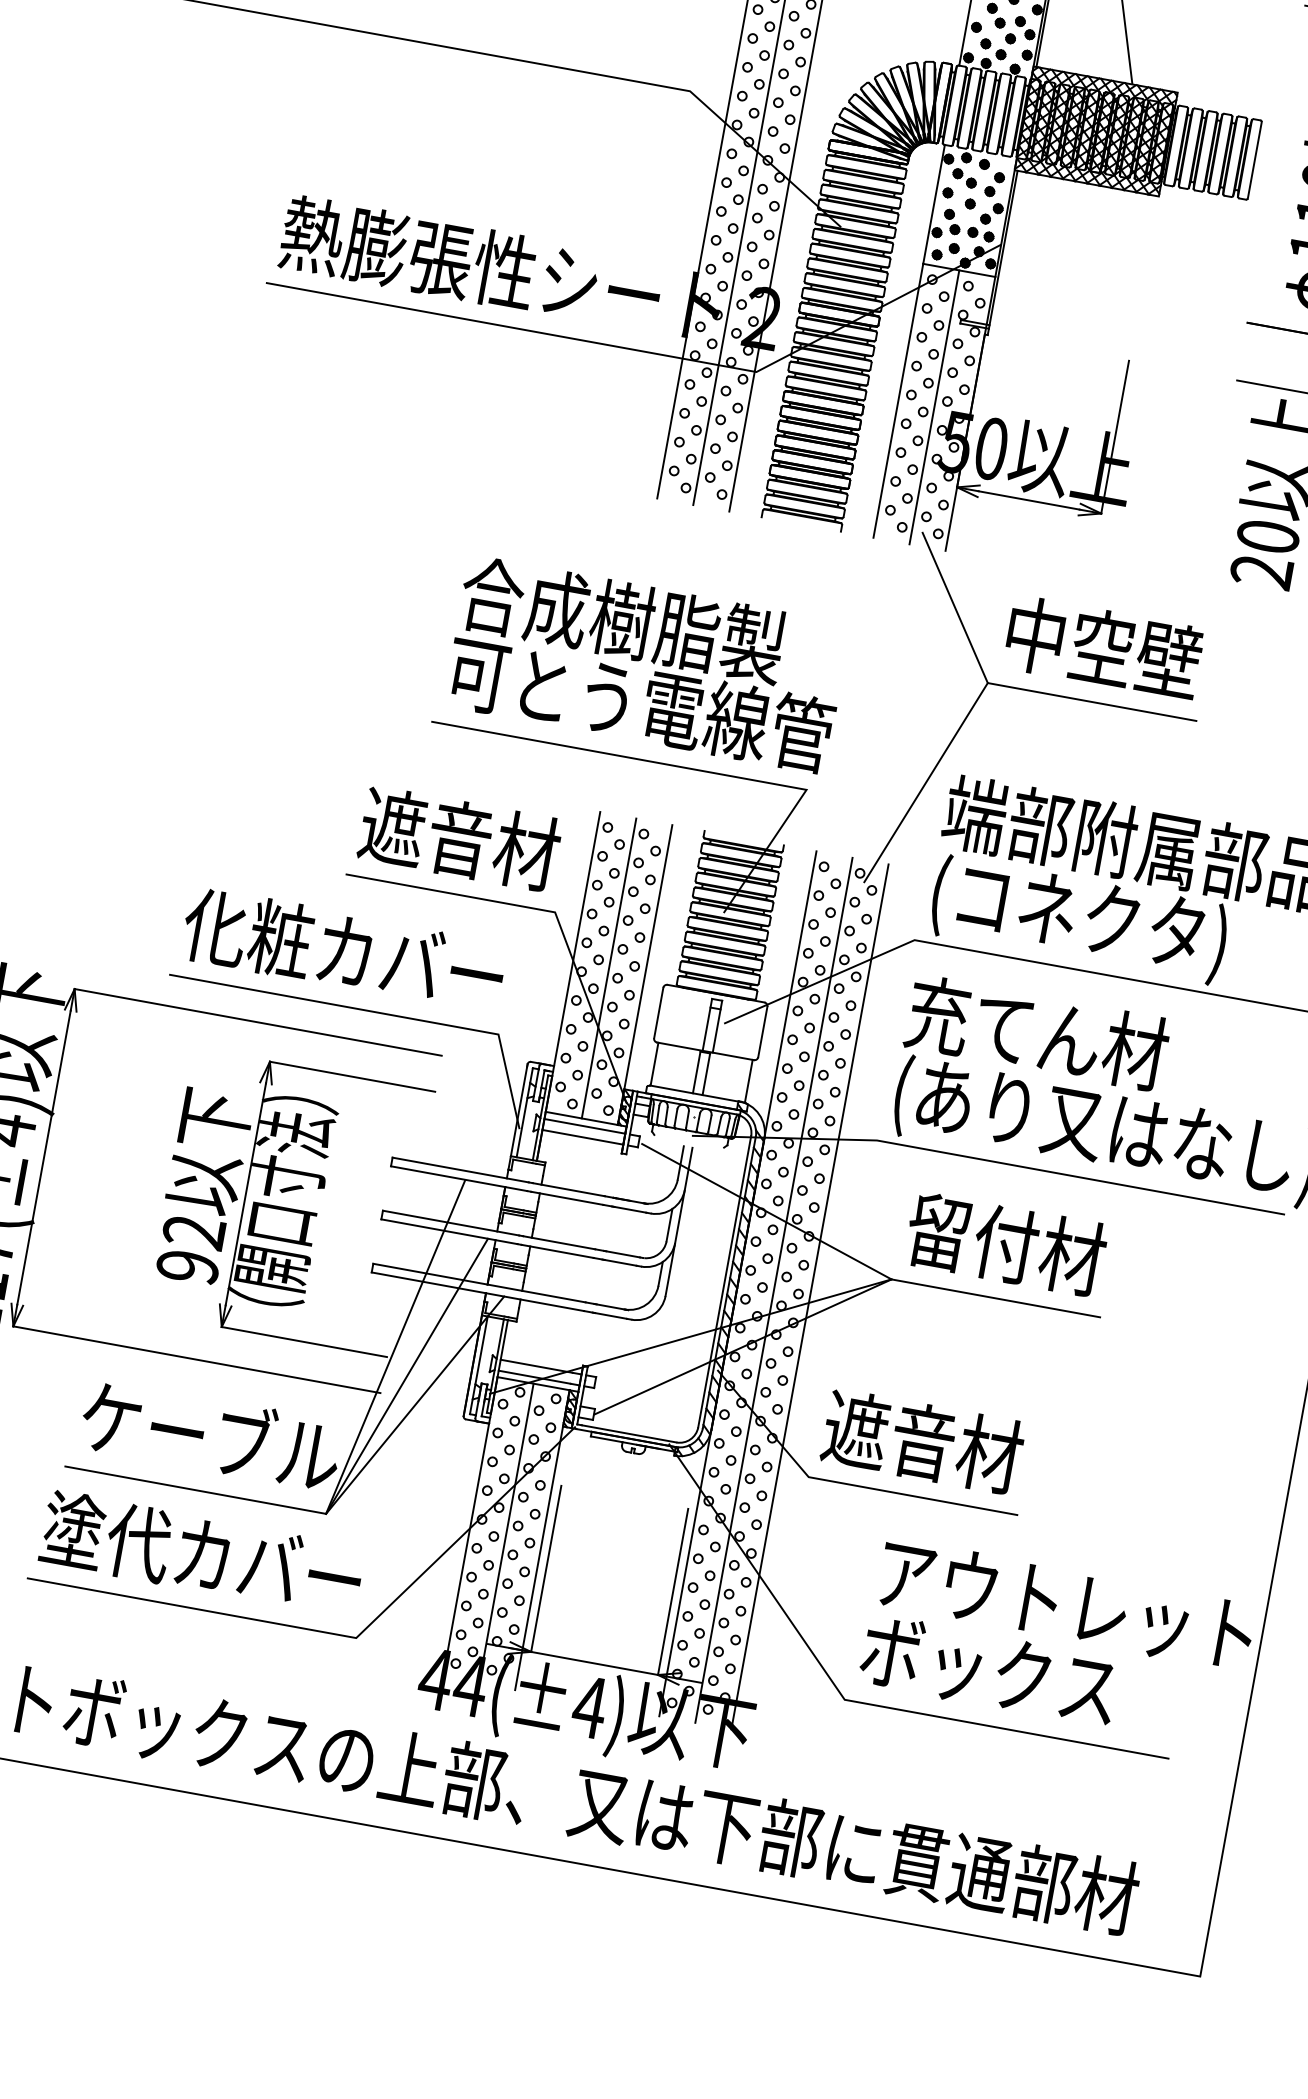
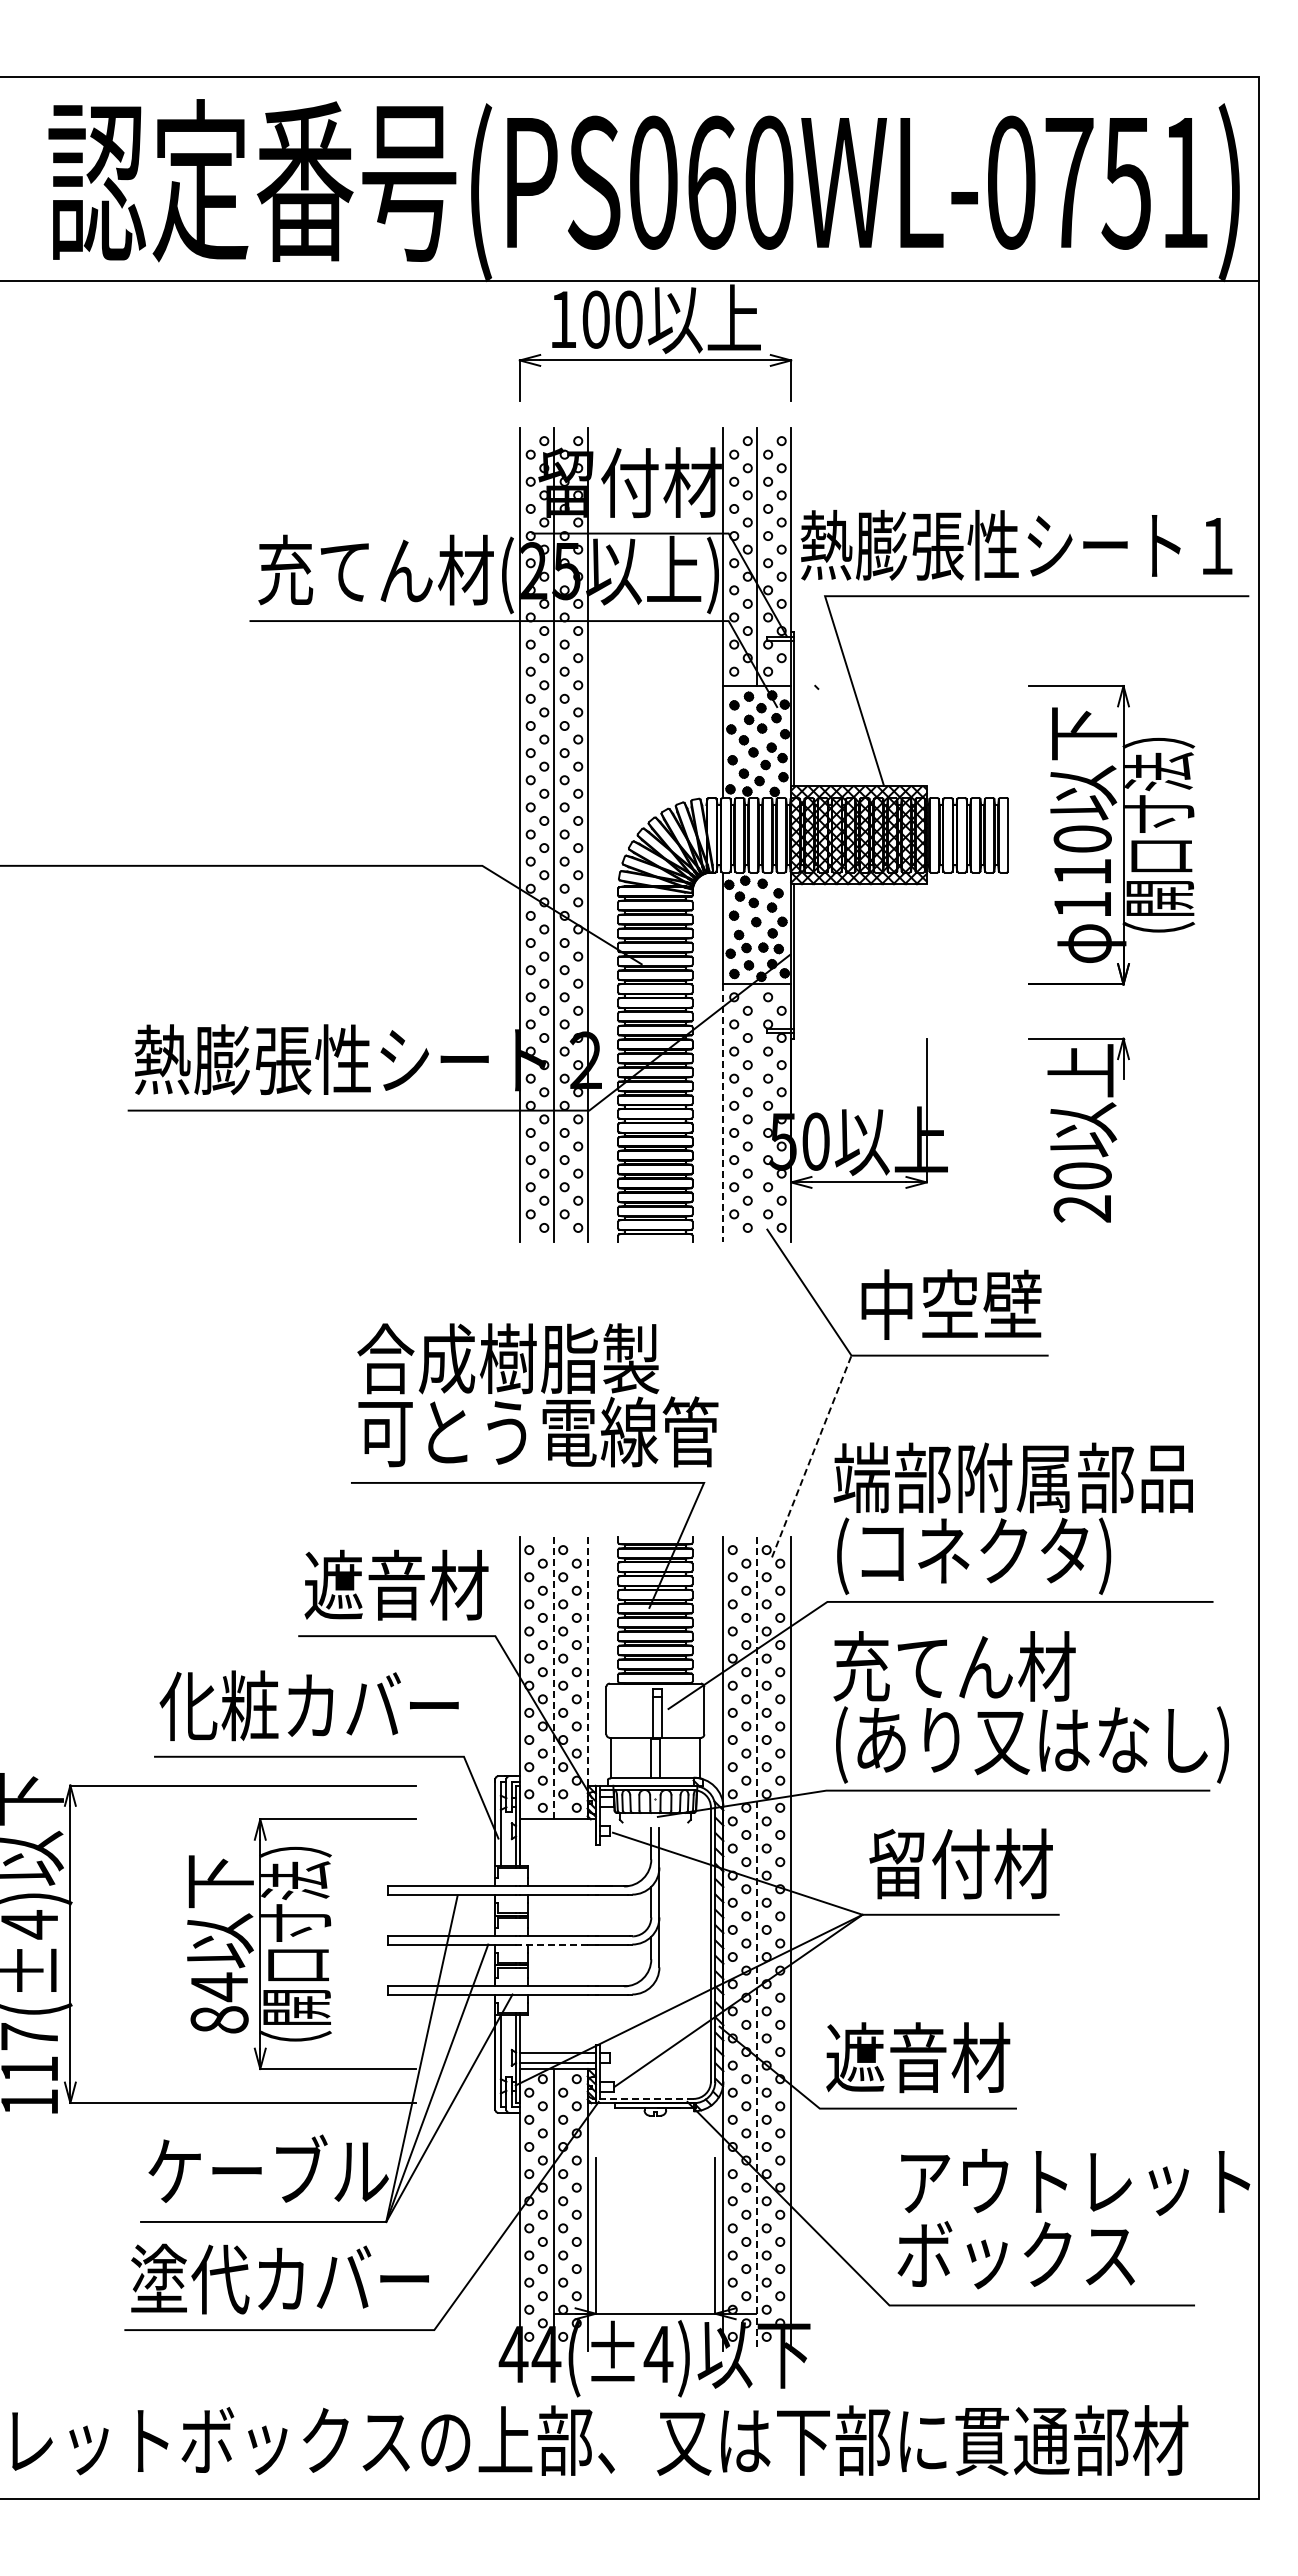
line: (898, 401) -> (723, 1113), solid -> dashed
line: (934, 407) -> (757, 1113), removed
line: (925, 782) -> (811, 1456), solid -> dashed
line: (608, 967) -> (553, 1677), solid -> dashed
line: (644, 975) -> (587, 1678), solid -> dashed
line: (584, 1126) -> (557, 1826), removed
line: (582, 1137) -> (557, 1836), removed
text: (191, 1248) -> (219, 2002), 92 -> 84
line: (557, 1251) -> (553, 1944), solid -> dashed
line: (774, 1290) -> (757, 1944), solid -> dashed
line: (628, 1433) -> (648, 2098), solid -> dashed

